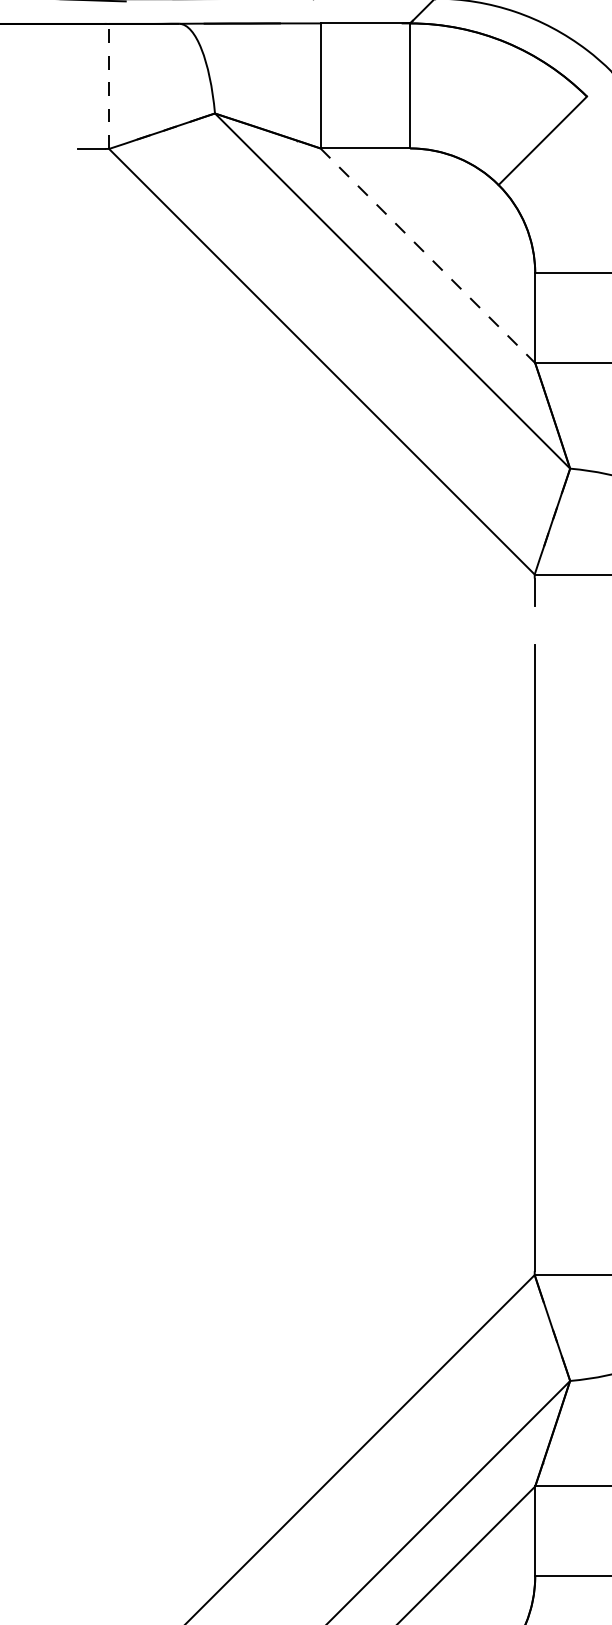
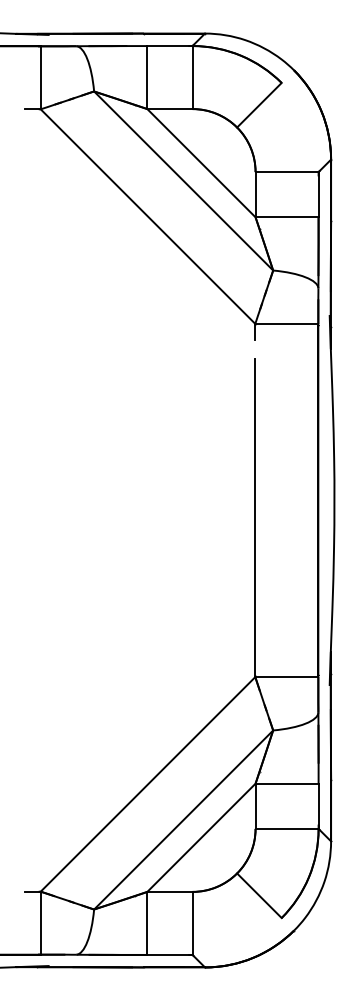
line: (108, 85) -> (40, 77), dashed -> solid
line: (427, 256) -> (201, 163), dashed -> solid

